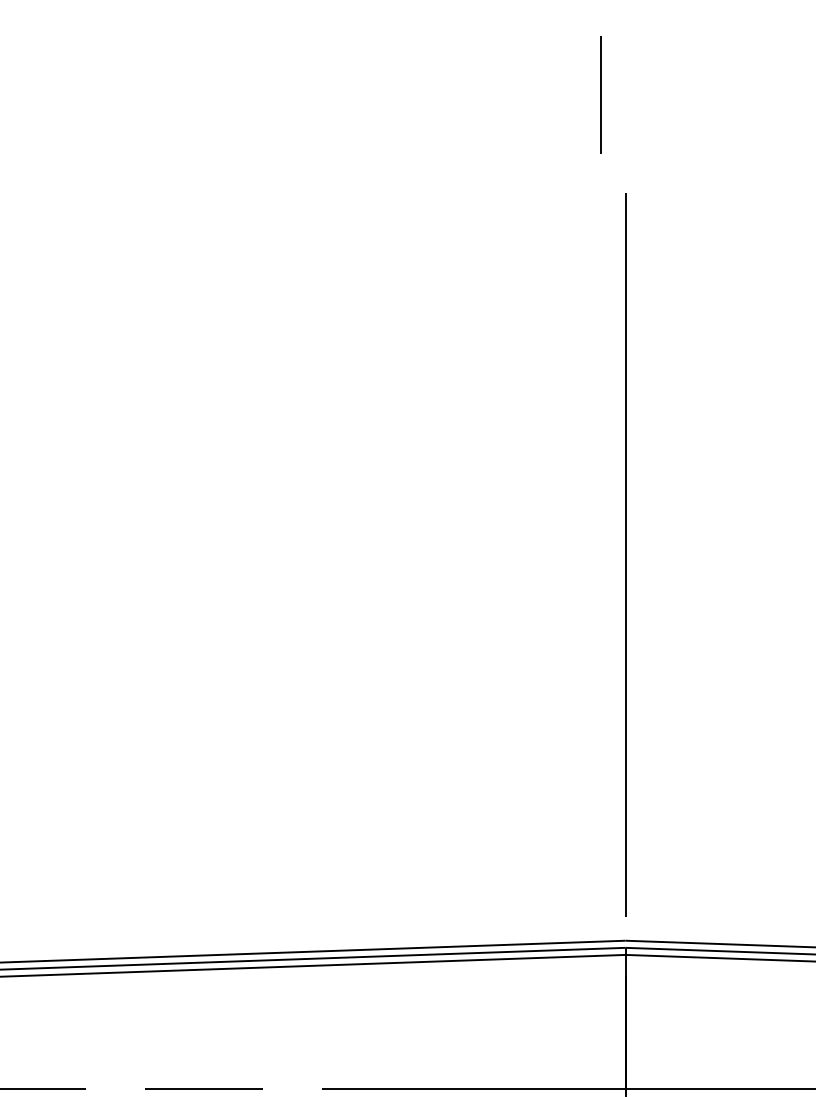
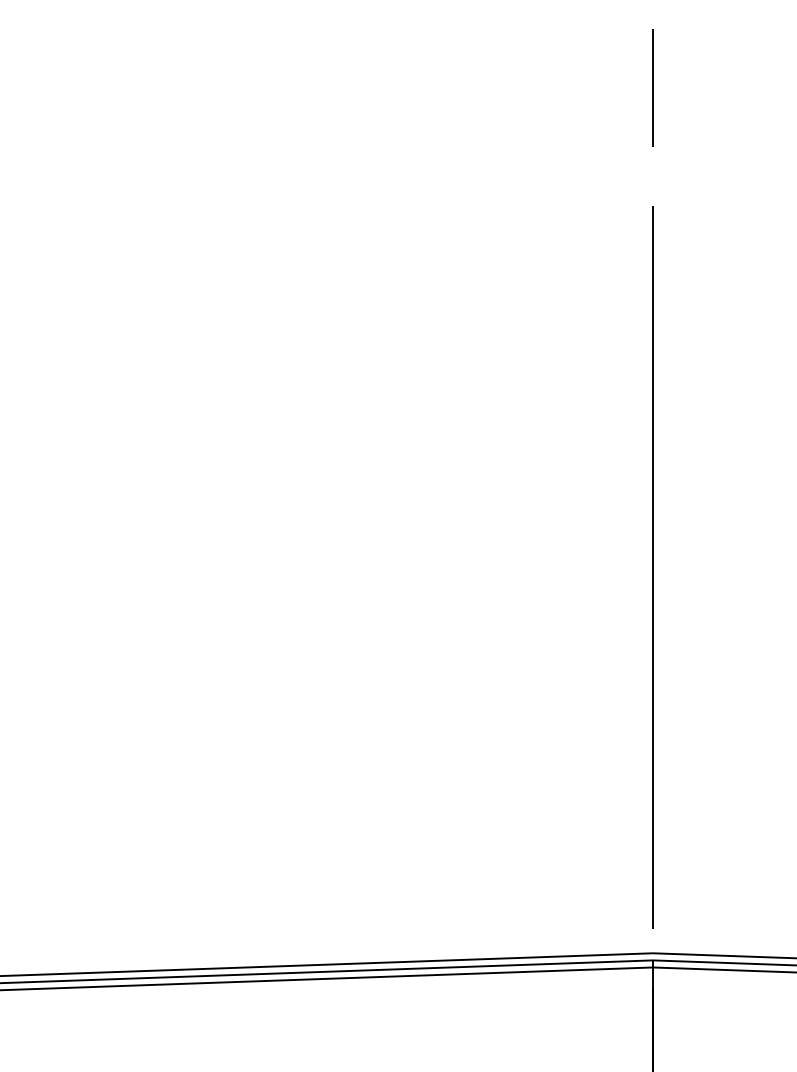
line: (600, 94) -> (652, 88), moved

